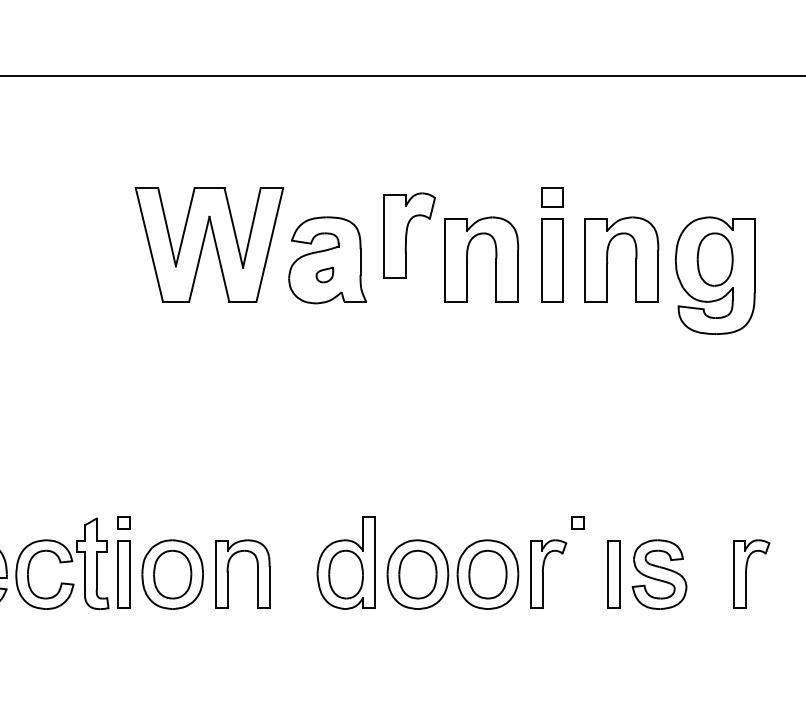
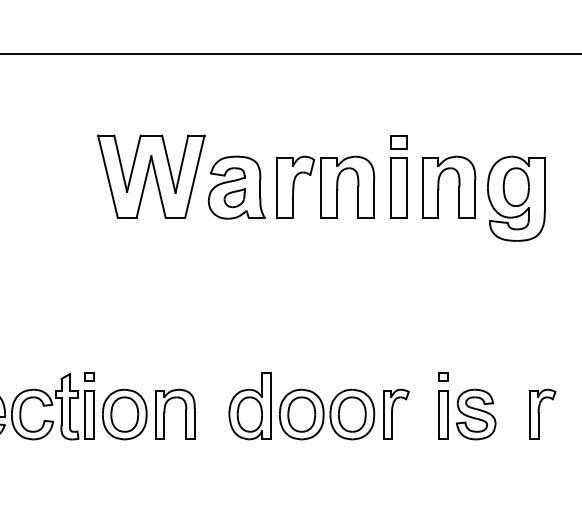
part: (409, 235) -> (295, 187), moved
part: (324, 274) -> (234, 197), size x1.67
part: (577, 522) -> (442, 376), moved

